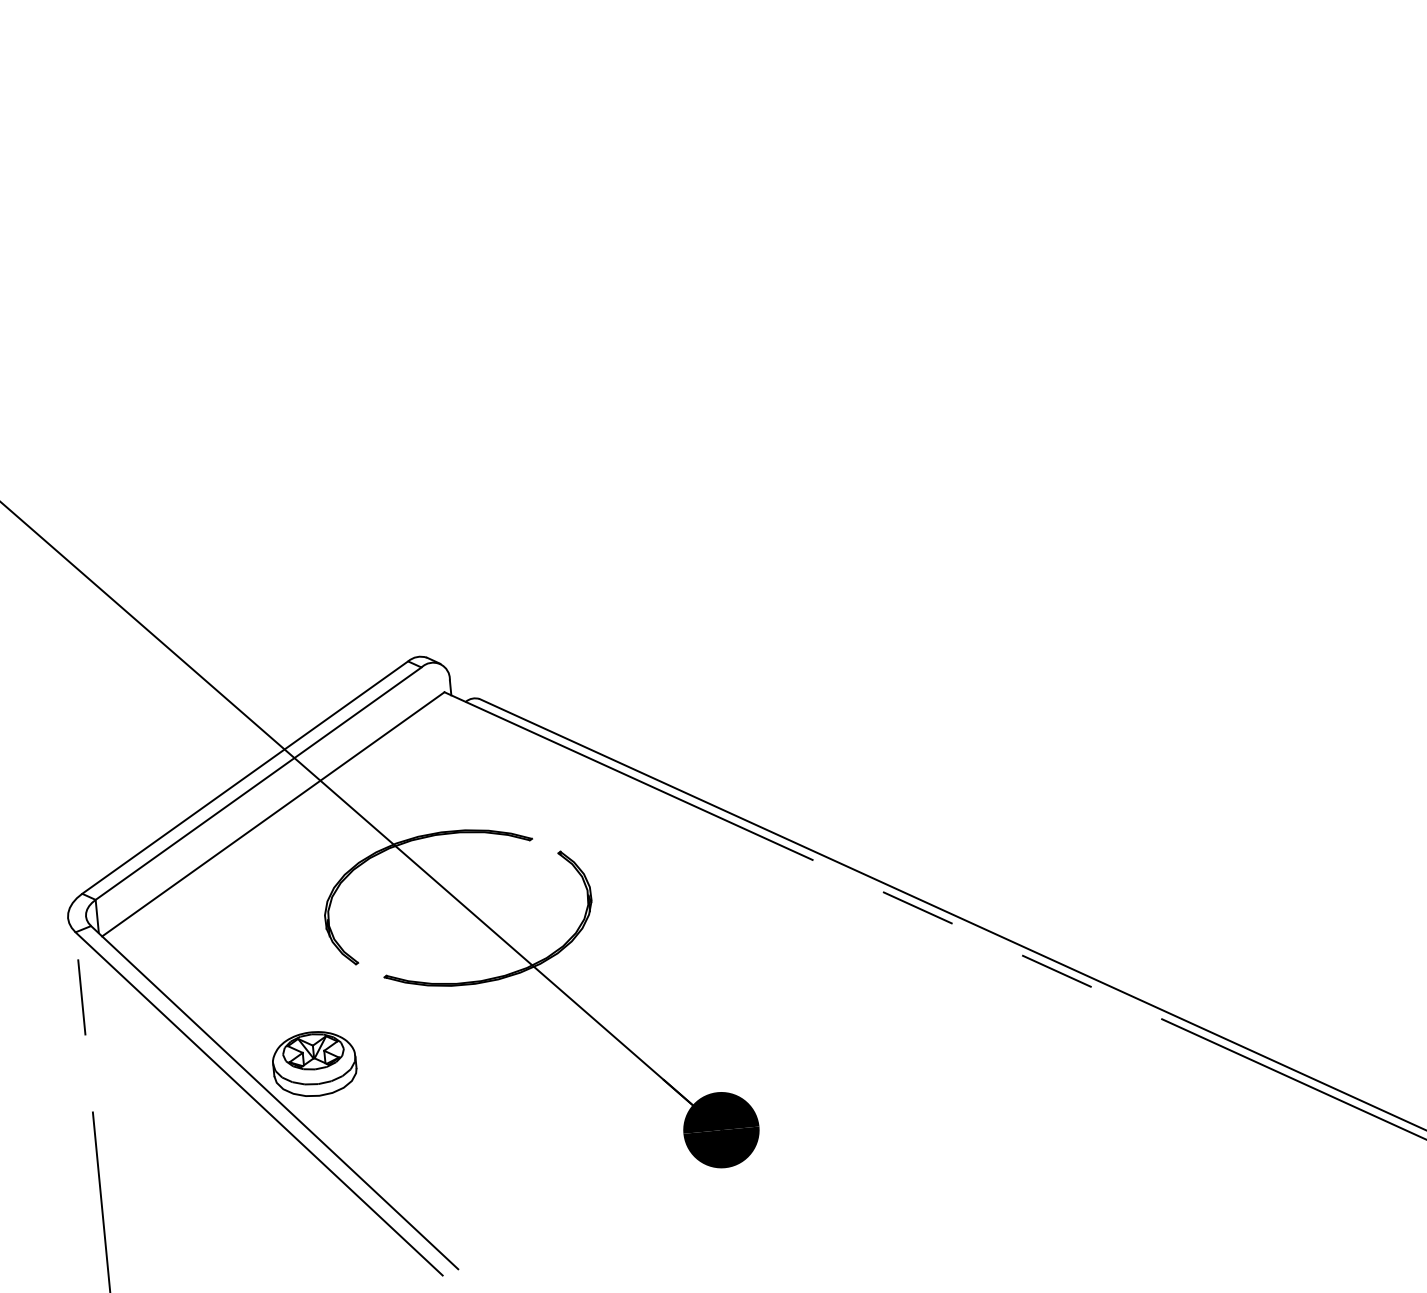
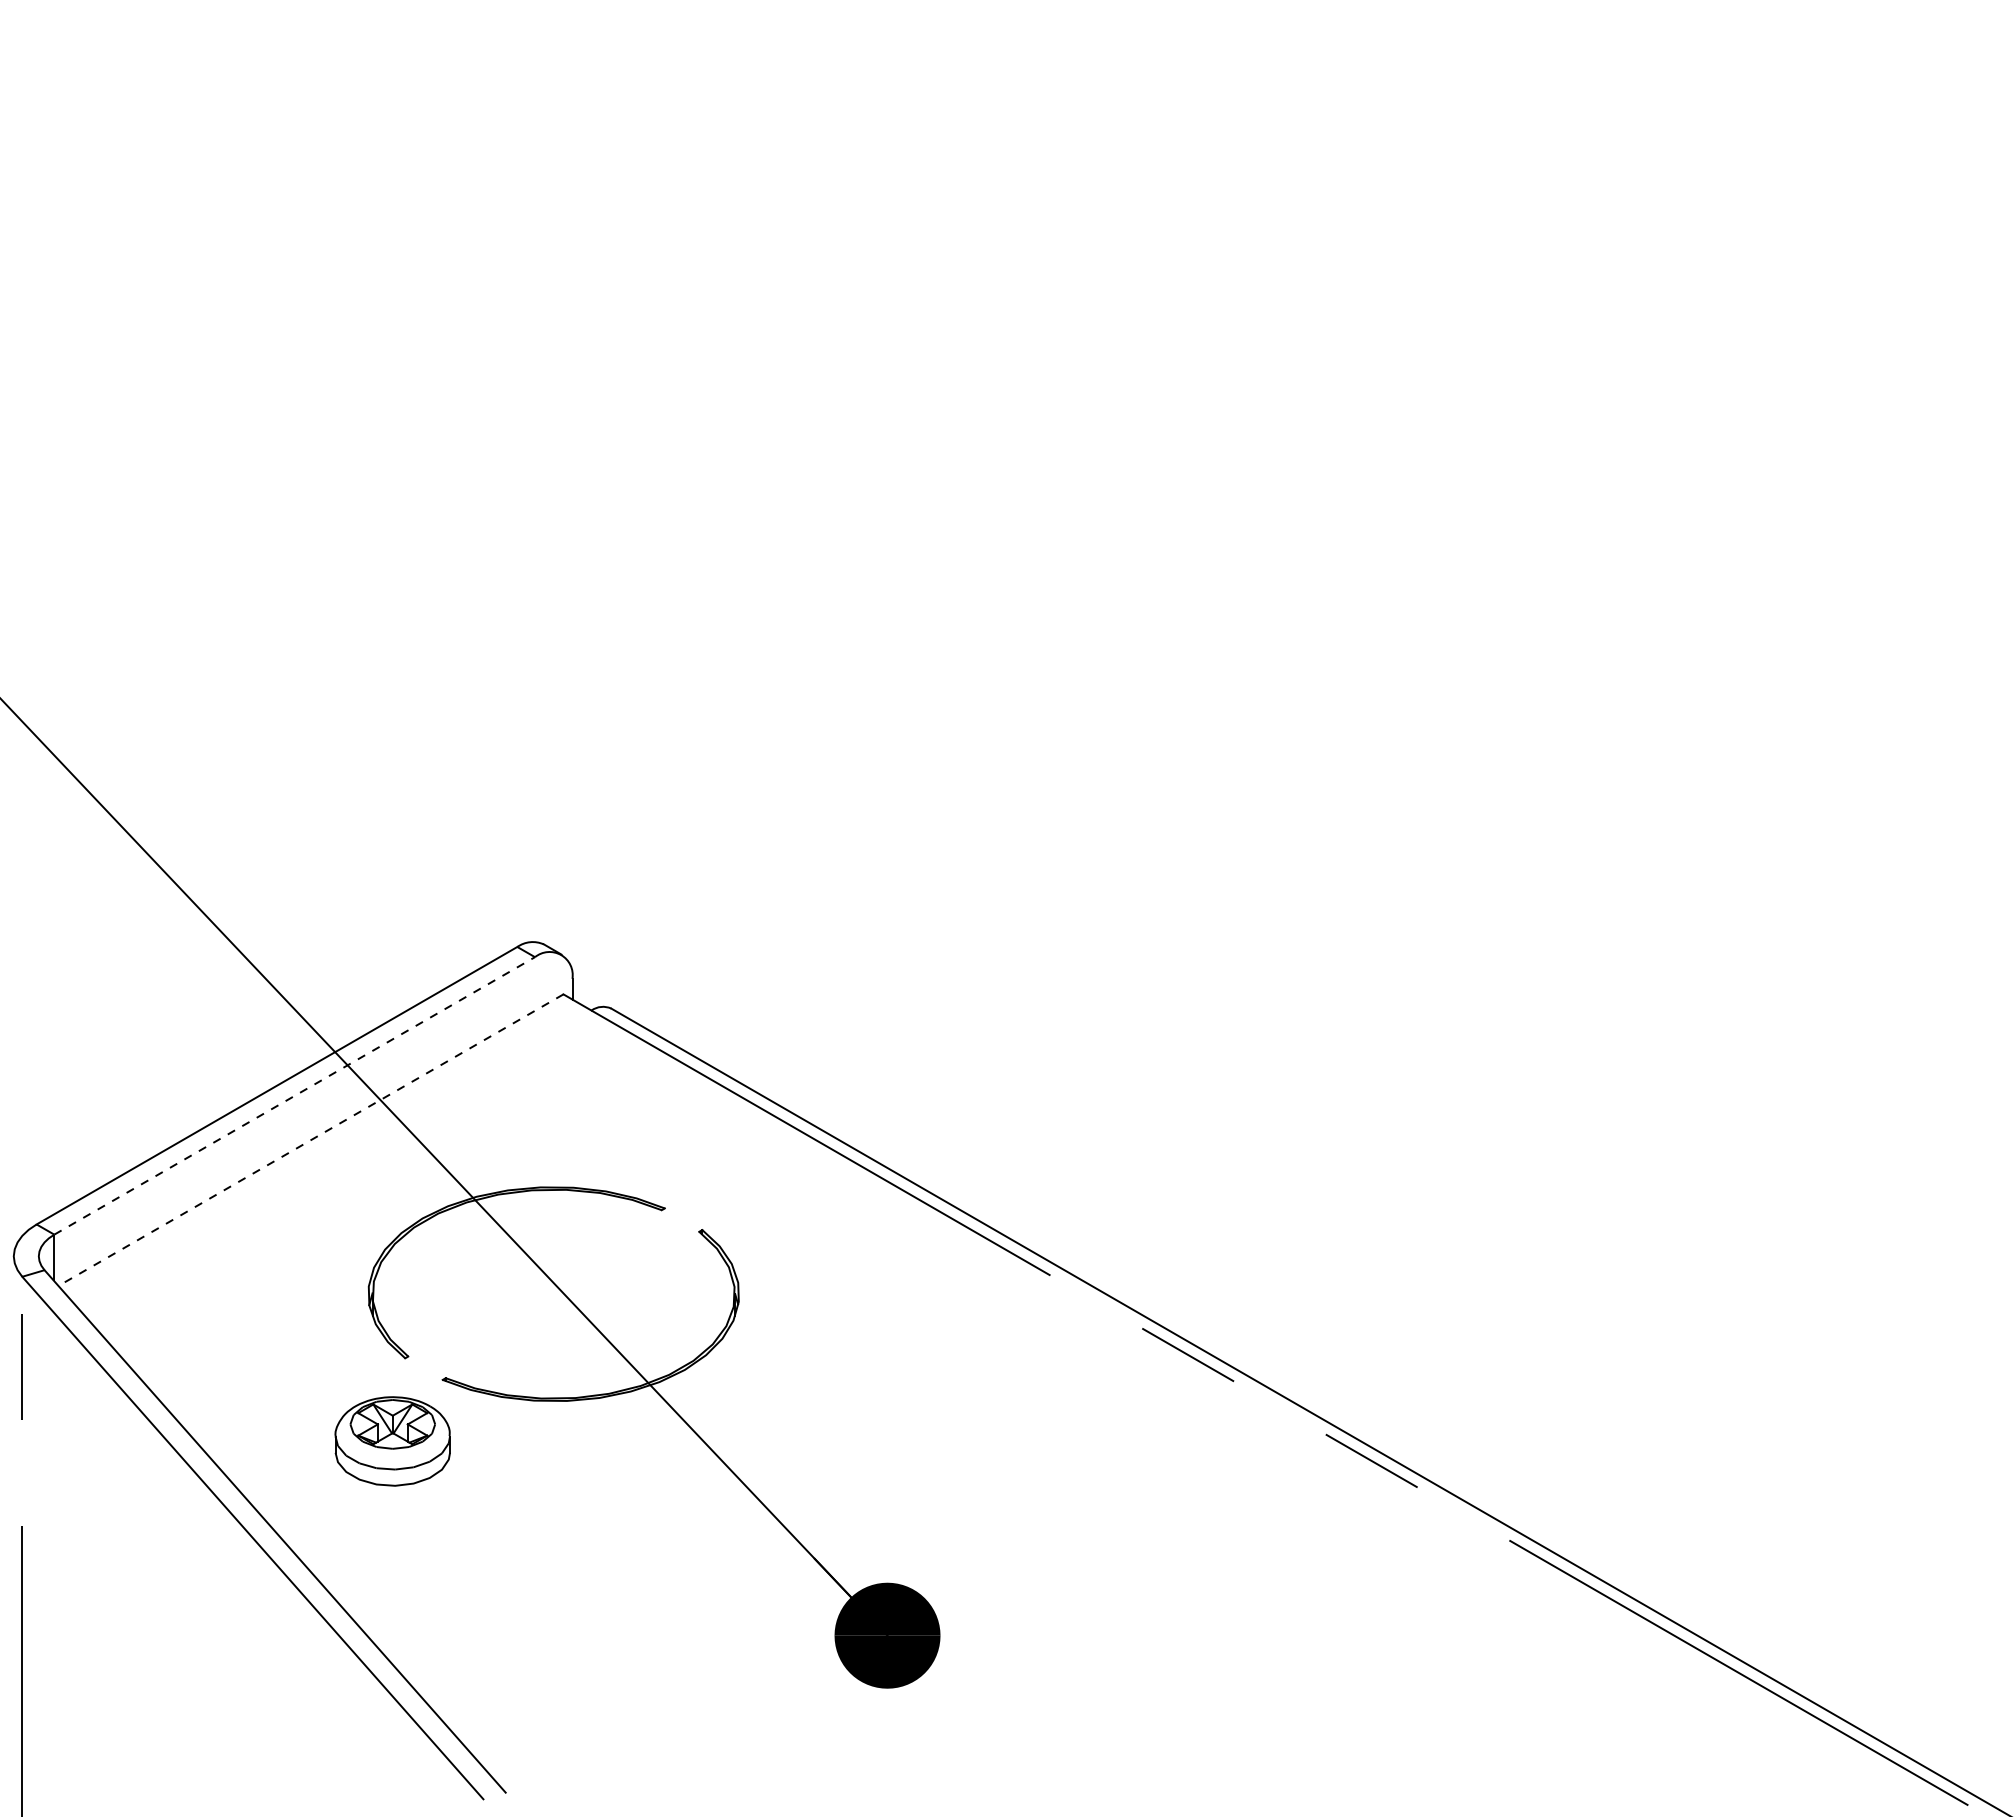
line: (258, 783) -> (294, 1095), solid -> dashed
line: (273, 814) -> (310, 1140), solid -> dashed
part: (314, 1064) -> (392, 1441), moved

